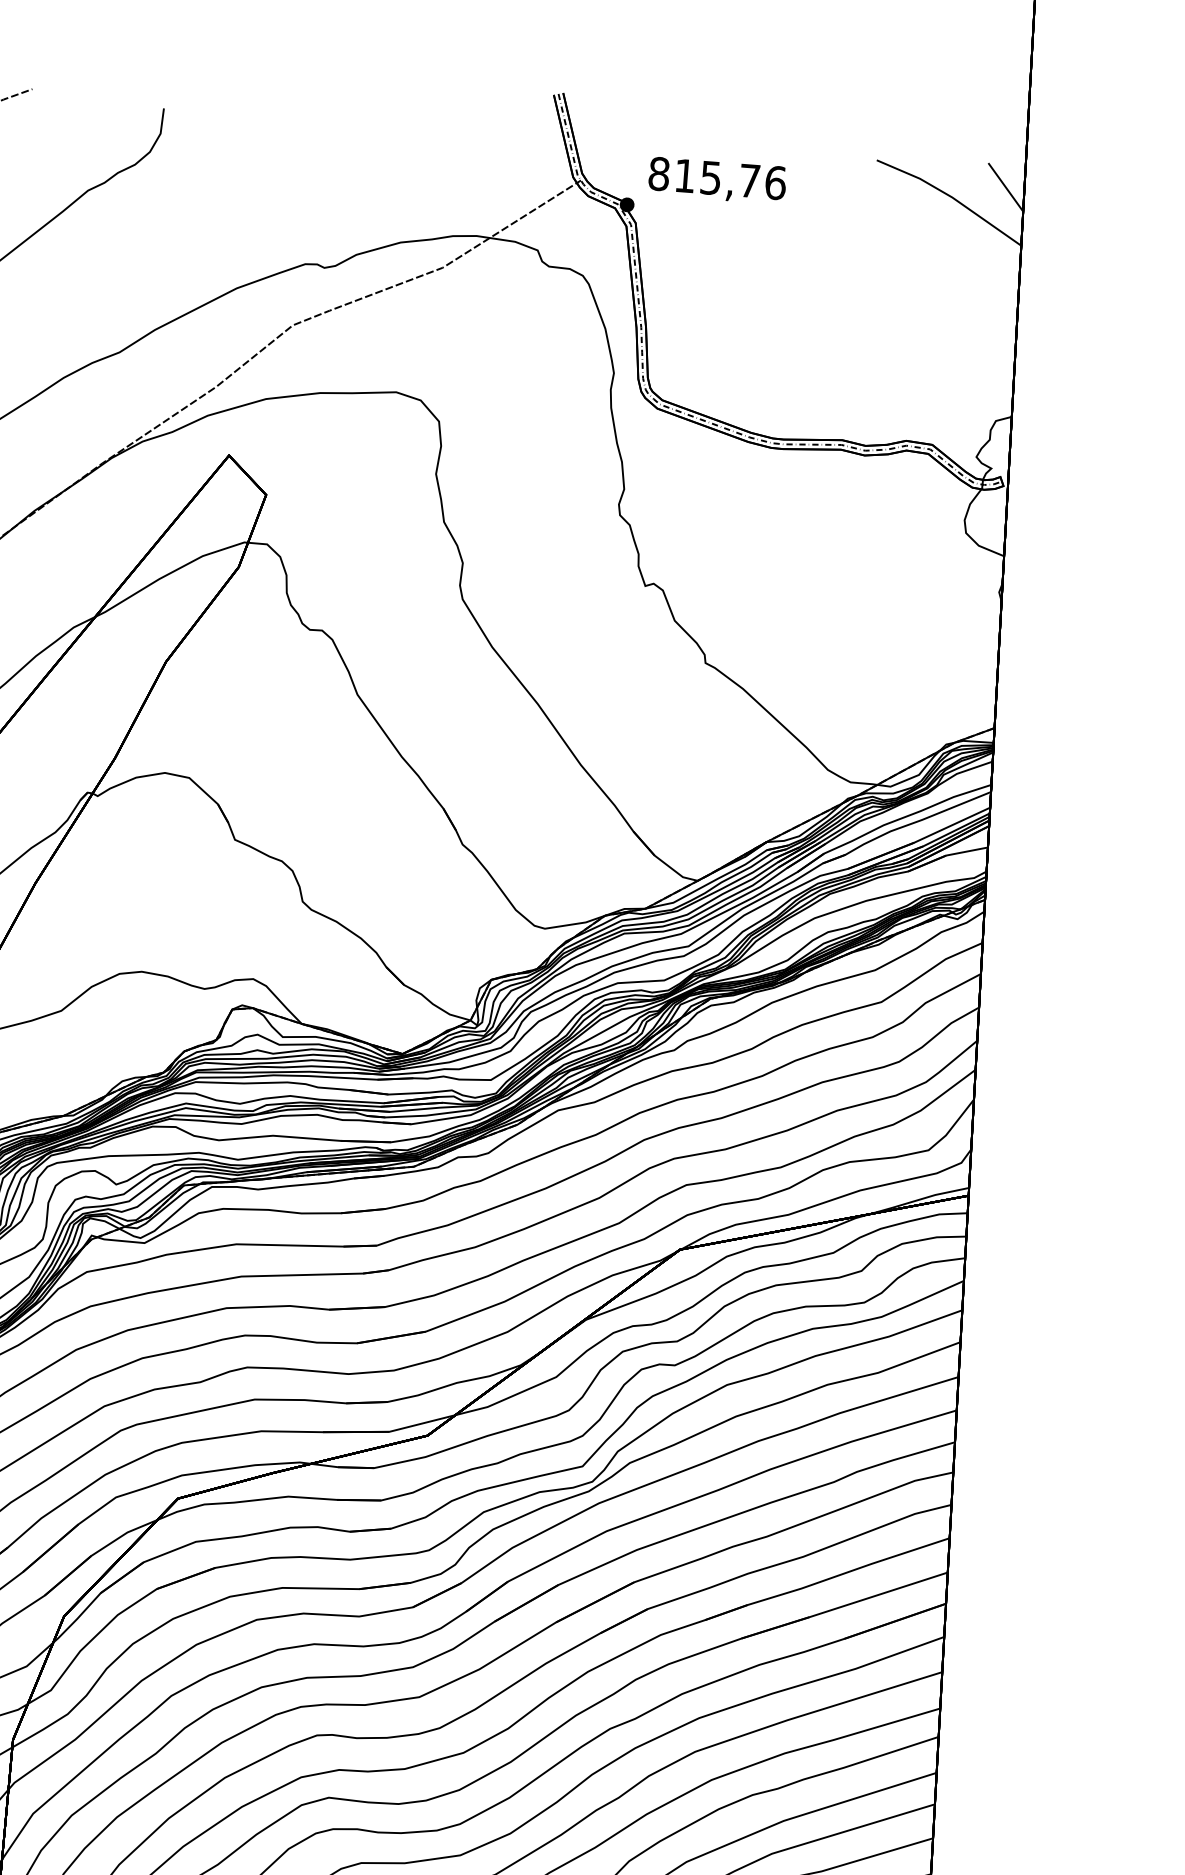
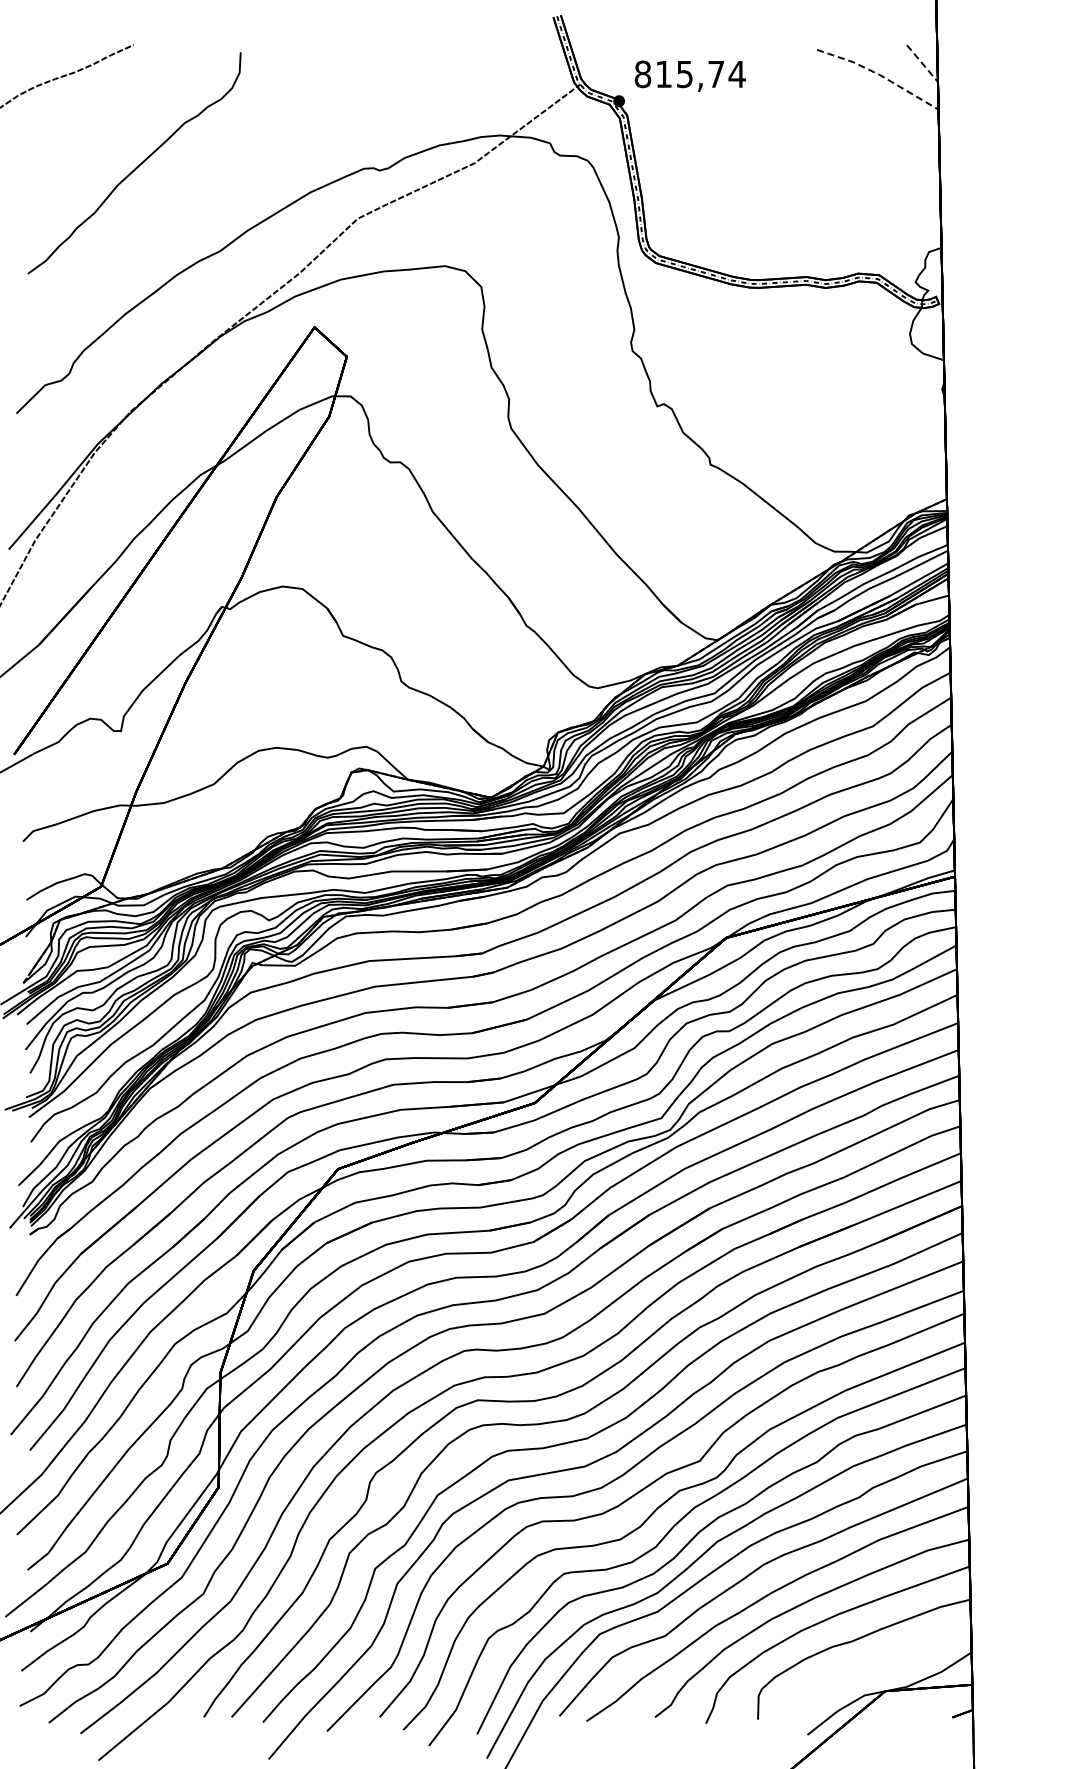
text: (774, 183) -> (736, 74), 815,76 -> 815,74
line: (1005, 188) -> (922, 64), solid -> dashed
line: (952, 198) -> (880, 75), solid -> dashed

